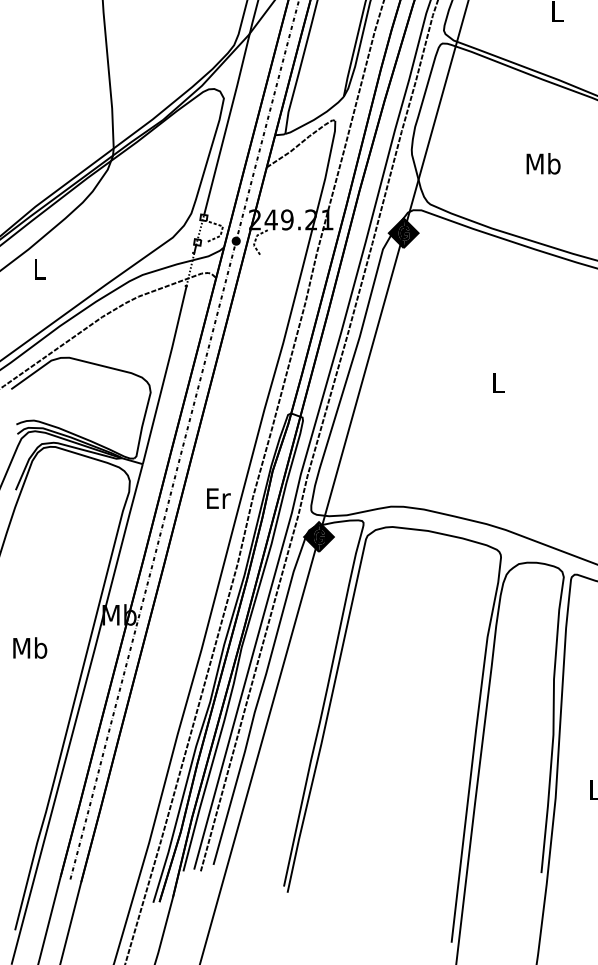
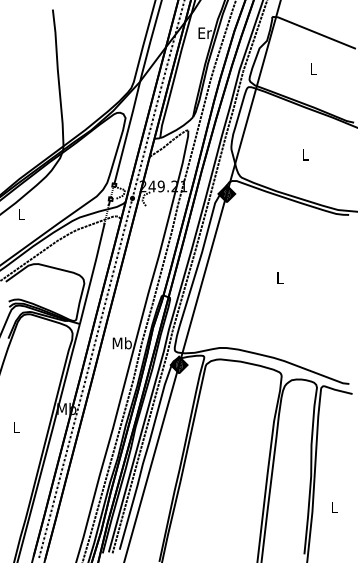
text: (543, 163) -> (305, 154), Mb -> L
text: (216, 498) -> (121, 343), Er -> Mb
text: (30, 647) -> (16, 427), Mb -> L

